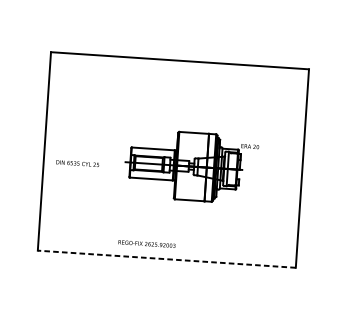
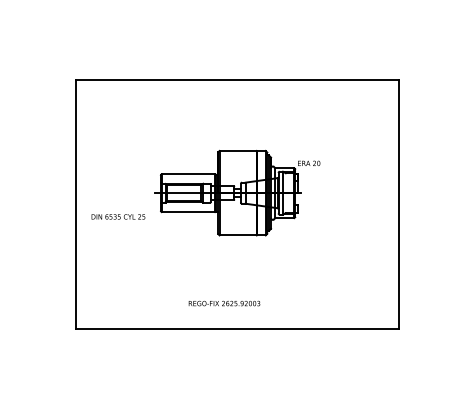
part: (191, 166) -> (237, 192), moved
text: (146, 244) -> (224, 303), moved
line: (166, 258) -> (237, 328), dashed -> solid

